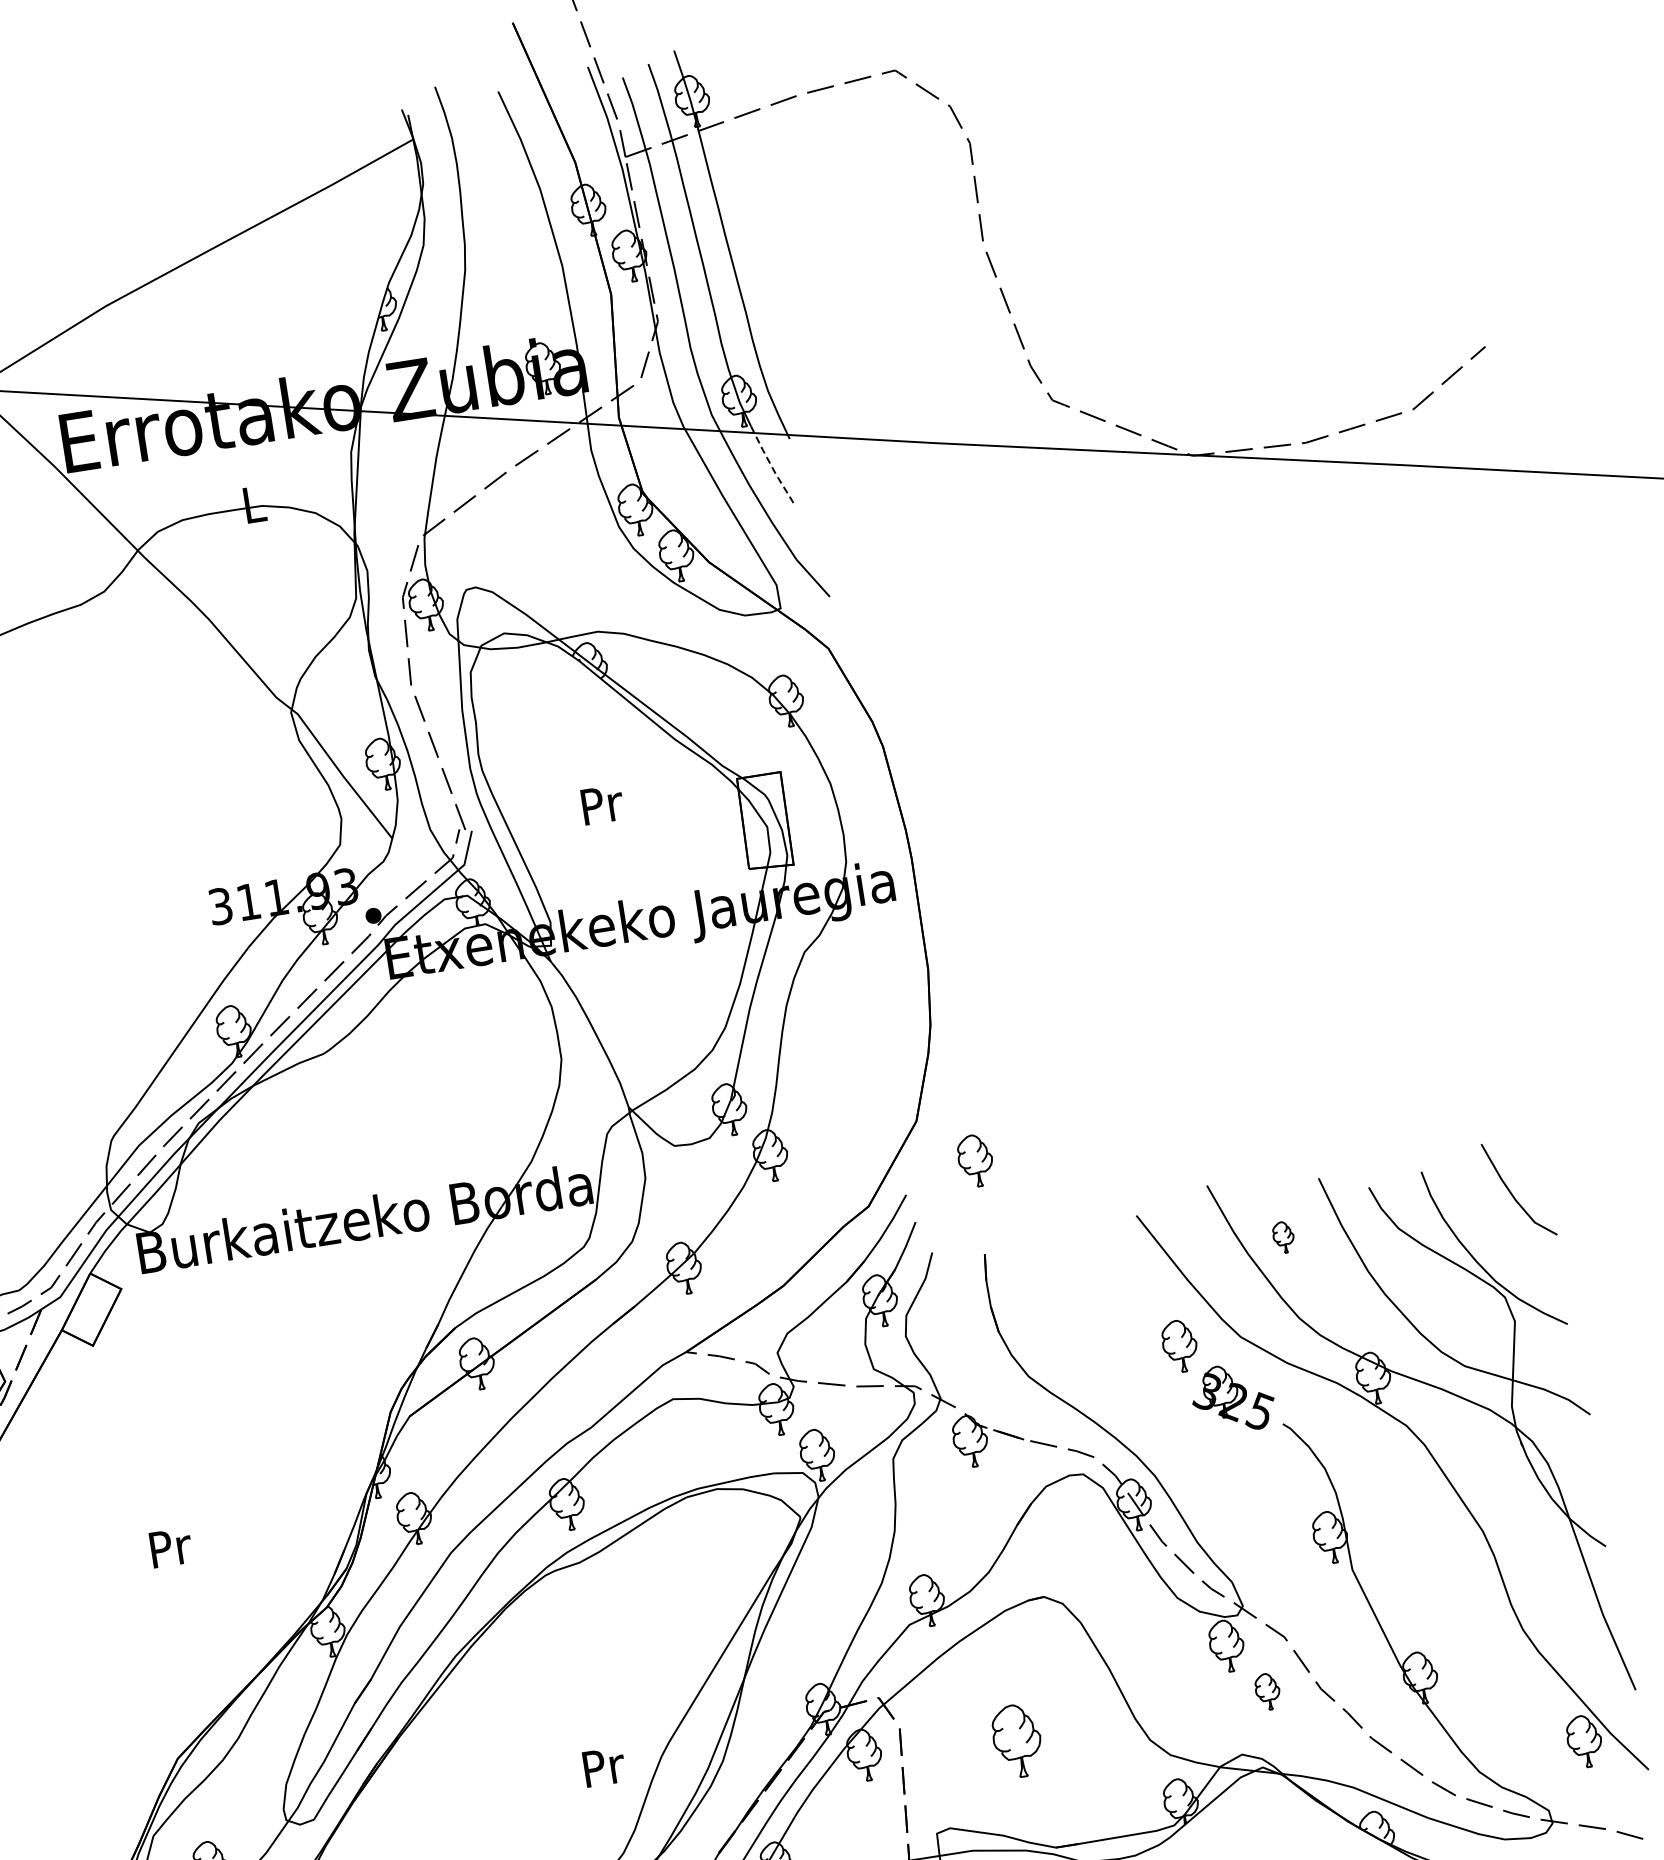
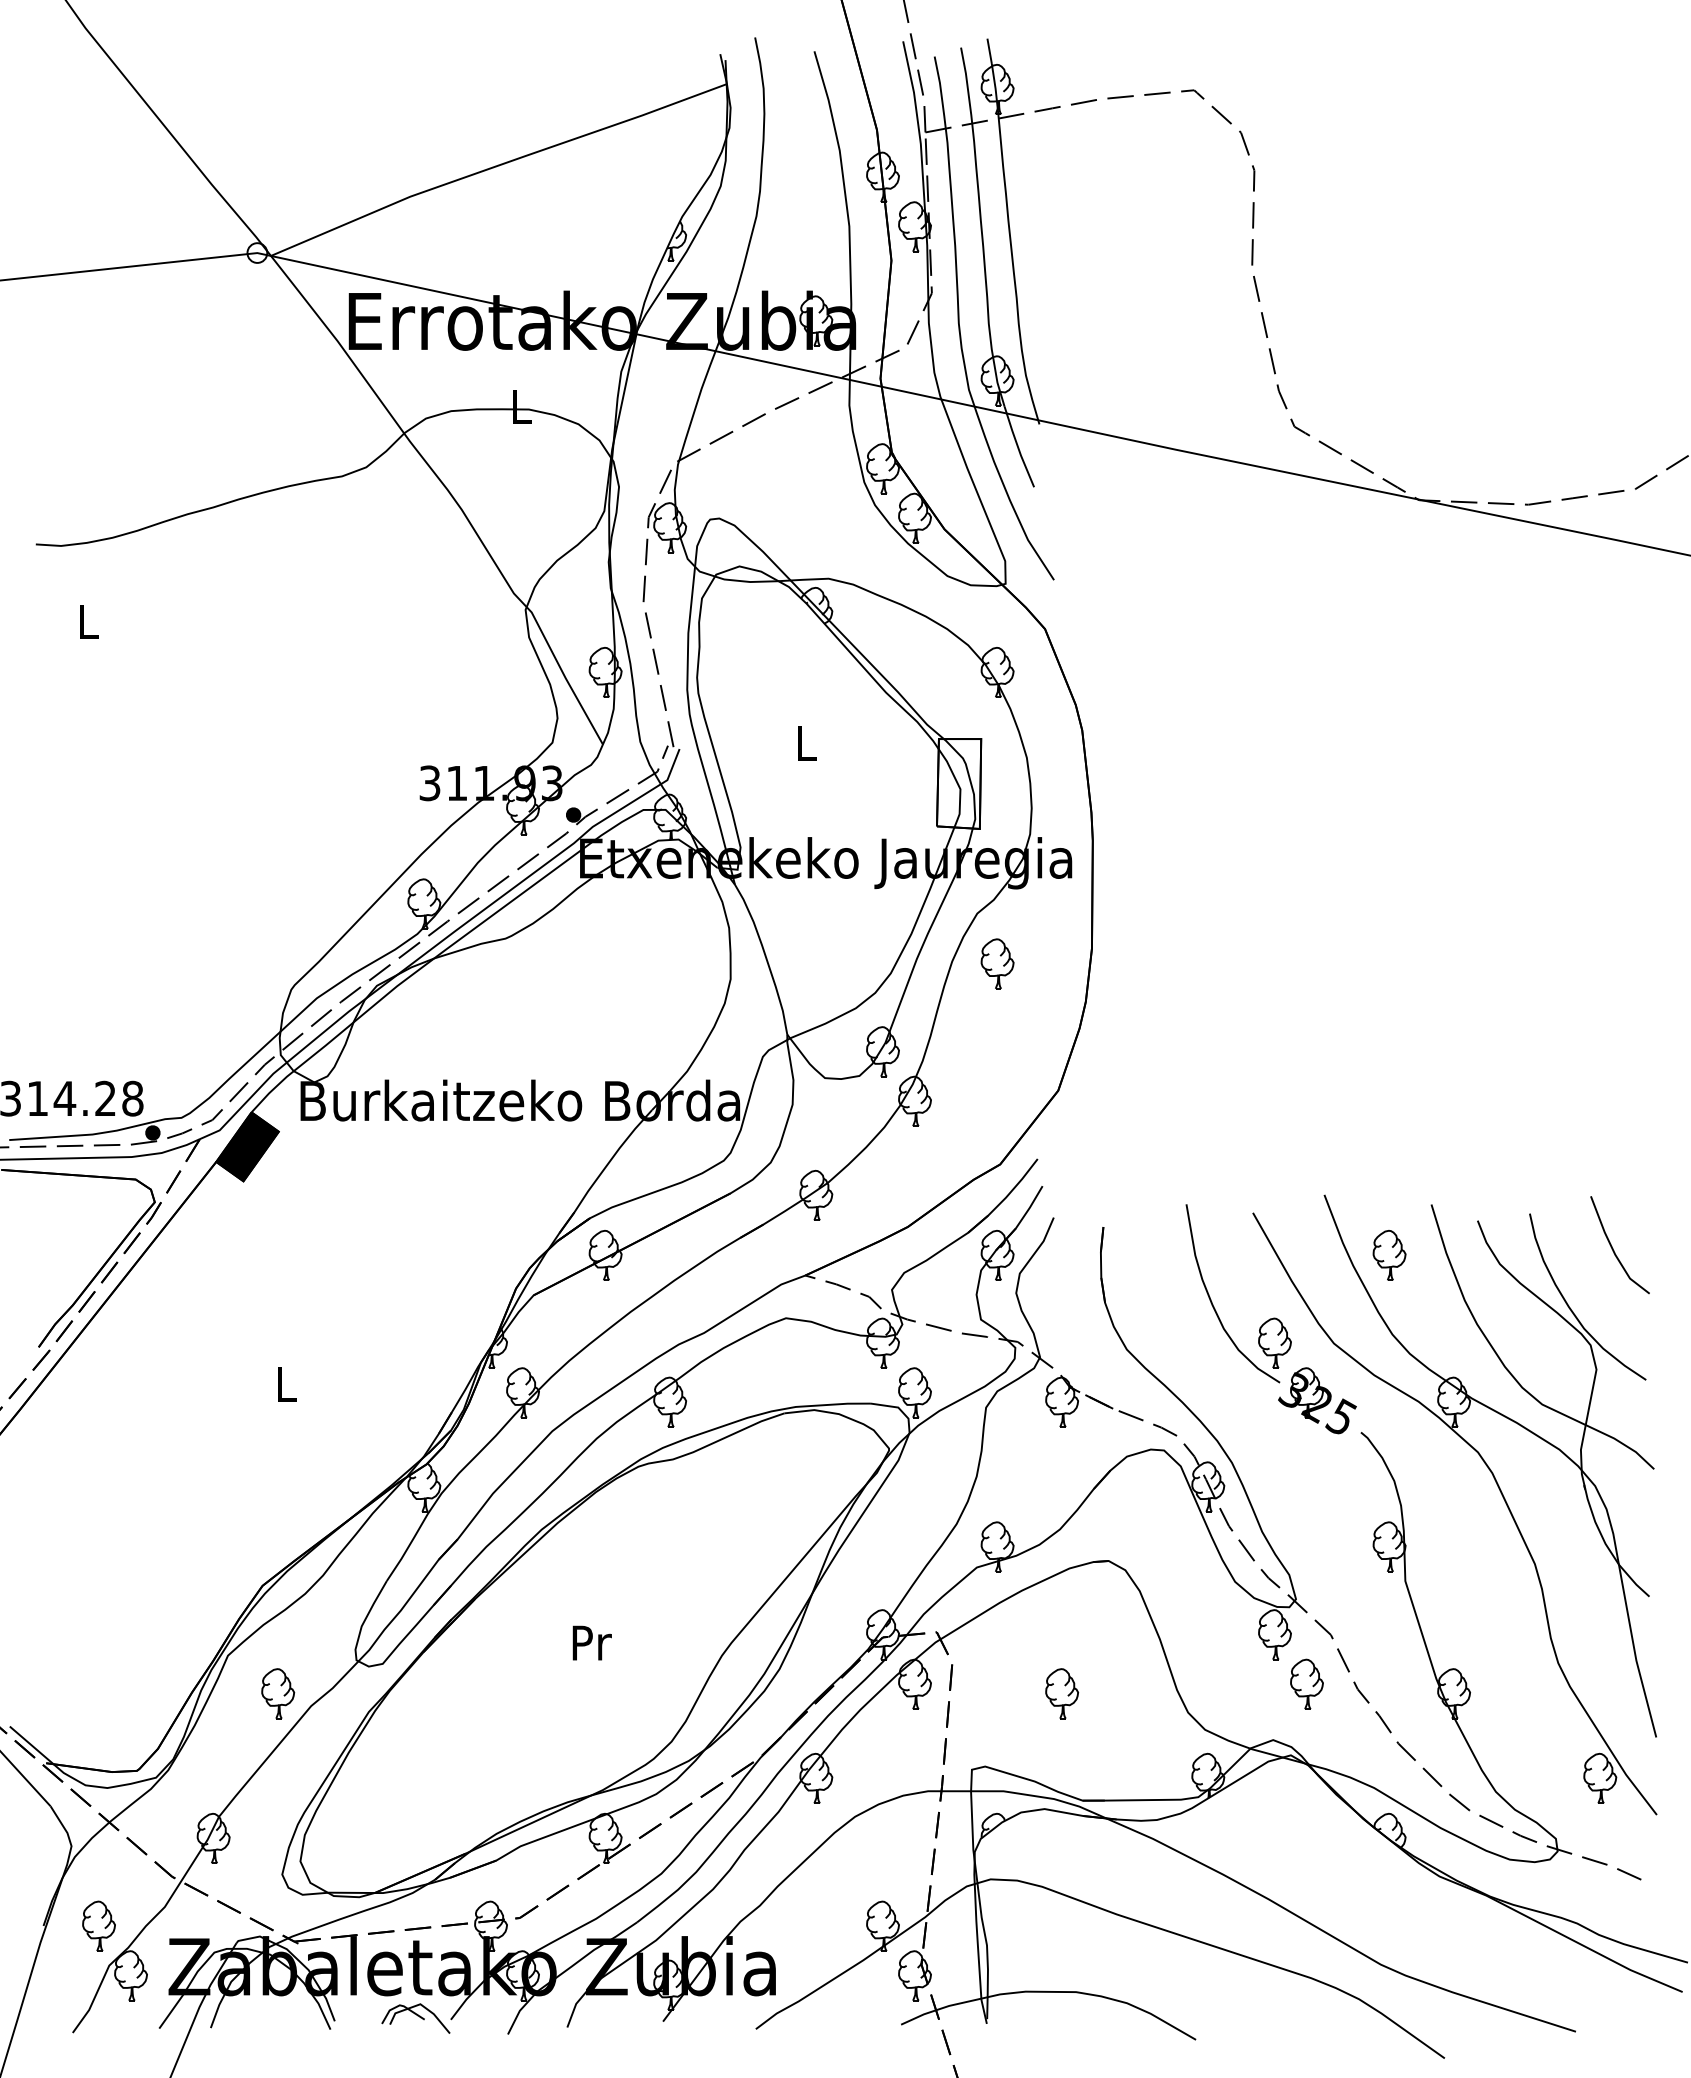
line: (771, 466) -> (1018, 447), dashed -> solid
text: (602, 804) -> (807, 743), Pr -> L
part: (975, 1160) -> (997, 963), moved
part: (1283, 1237) -> (1389, 1255), size x1.67
fill: (91, 1309) -> (247, 1146), added
curve: (1109, 1313) -> (1212, 1301), added
text: (170, 1547) -> (287, 1384), Pr -> L
part: (1267, 1691) -> (1306, 1683), size x1.43
part: (1017, 1740) -> (1062, 1693), size x0.71
text: (603, 1766) -> (591, 1642), moved

